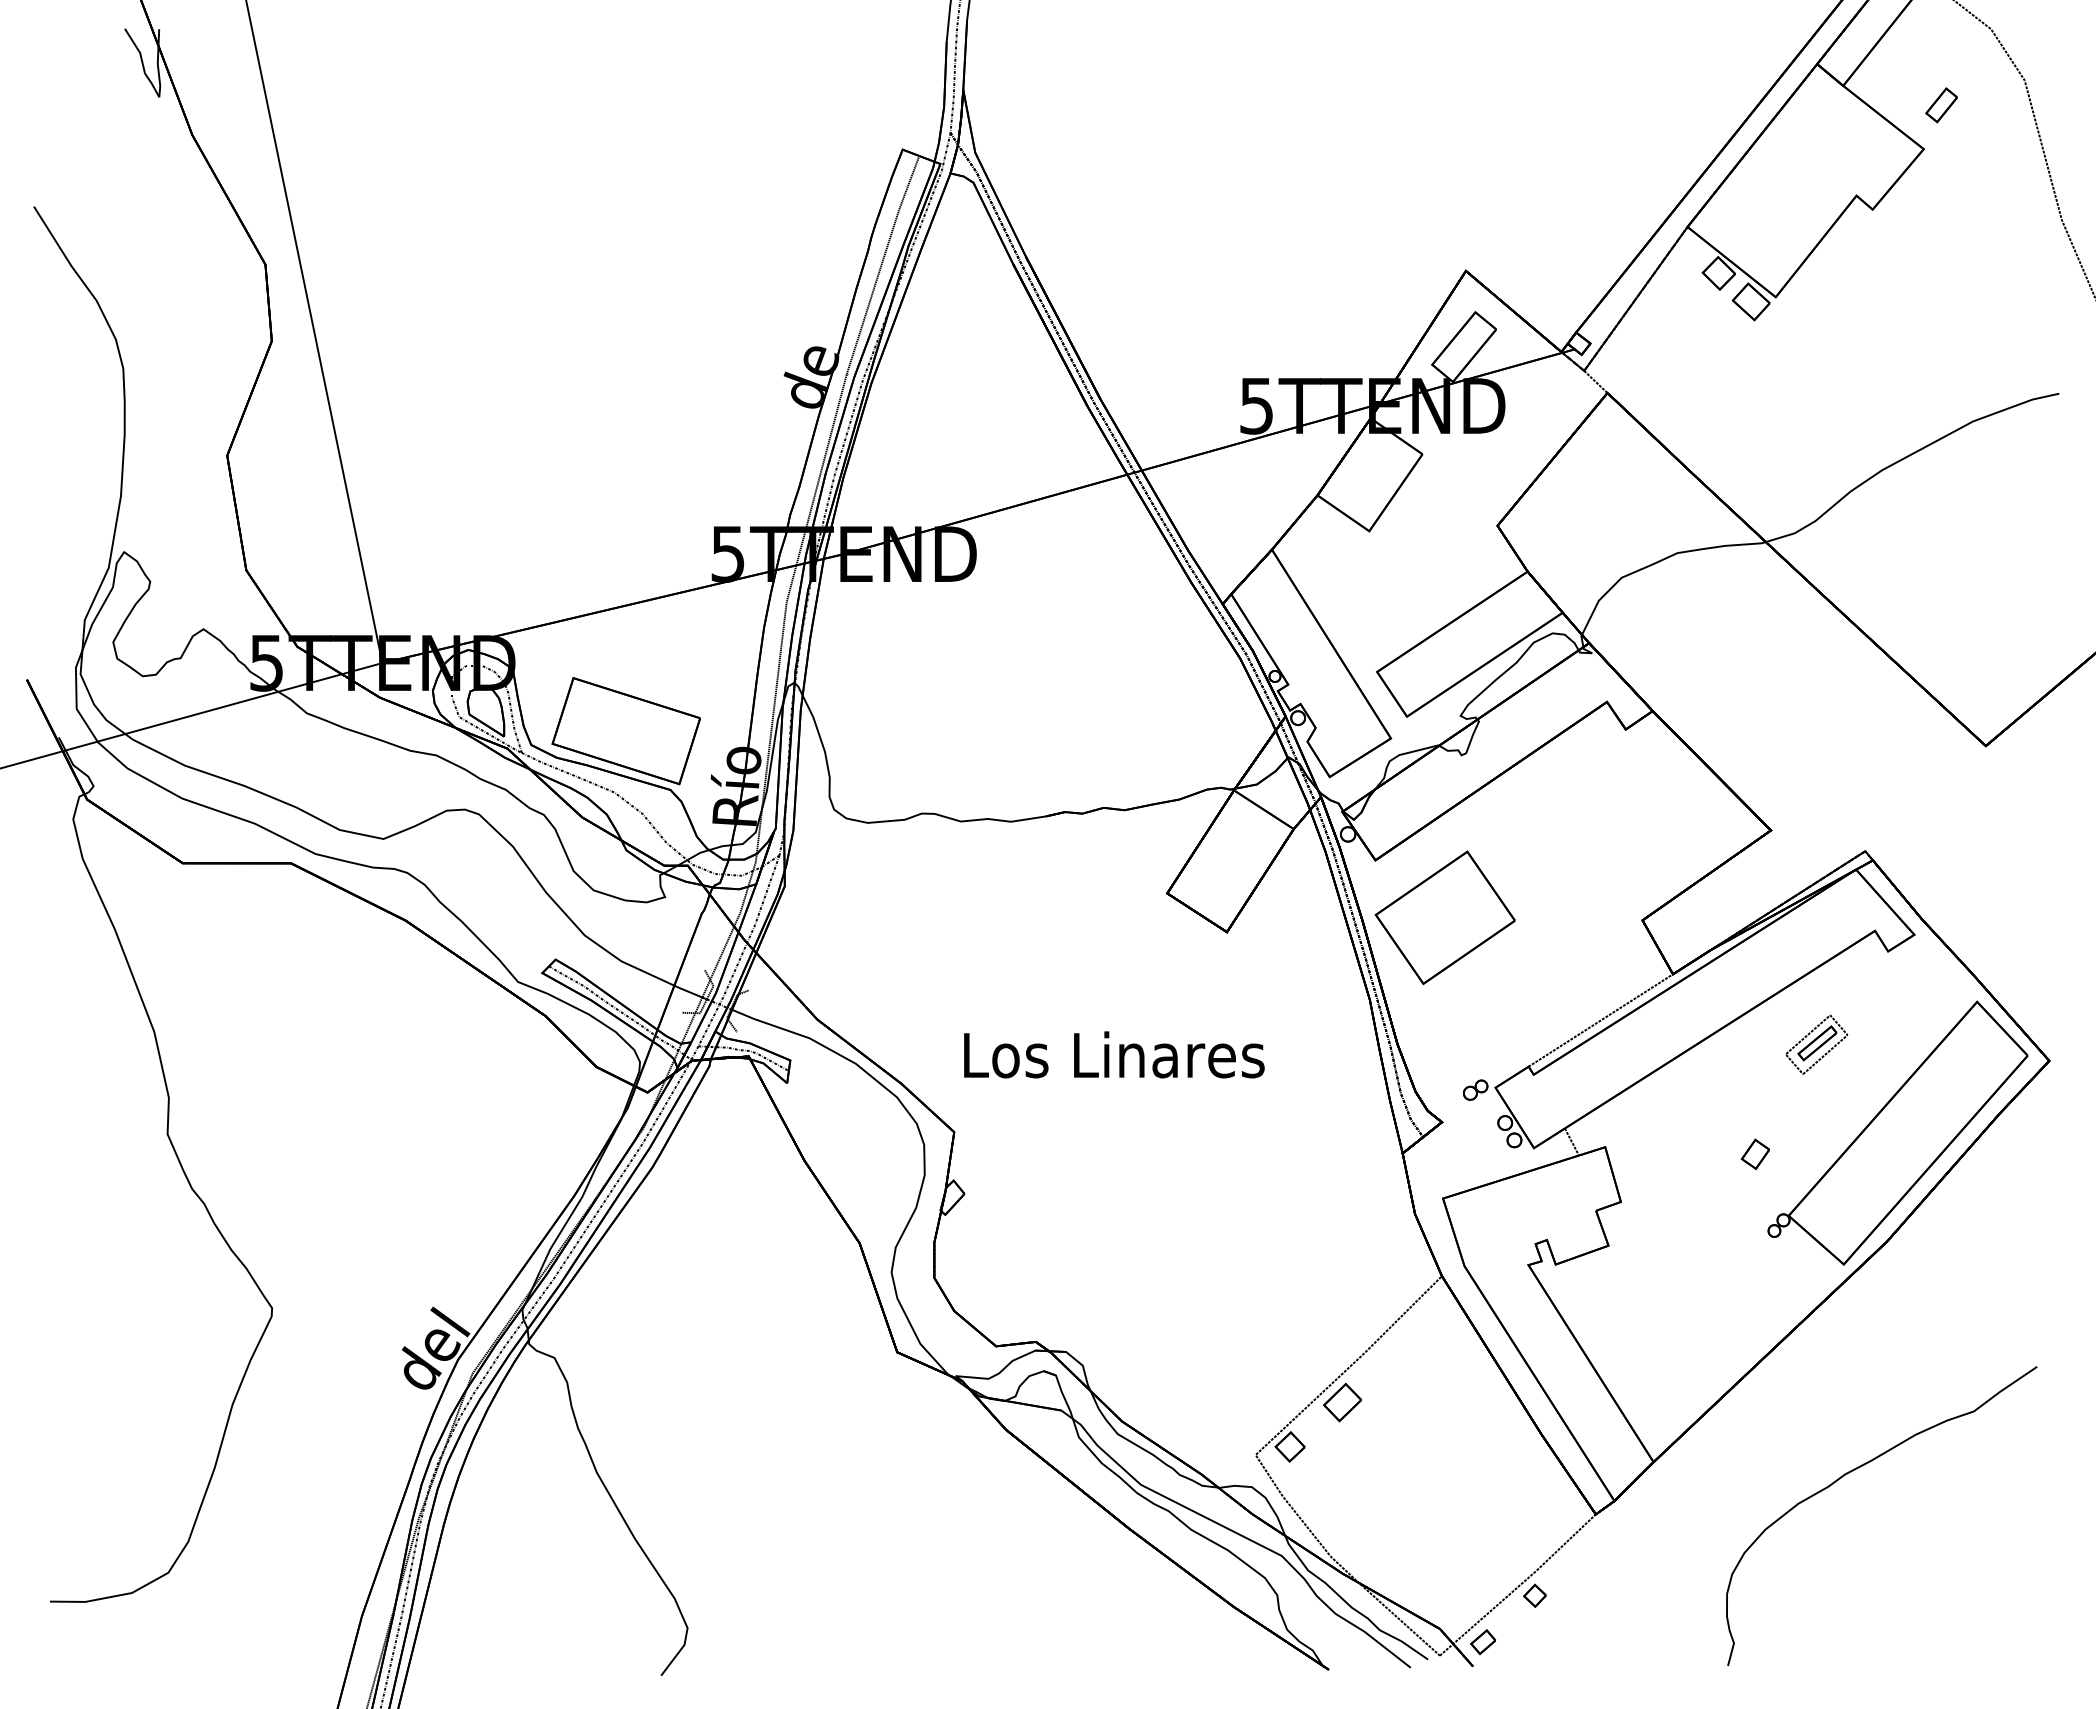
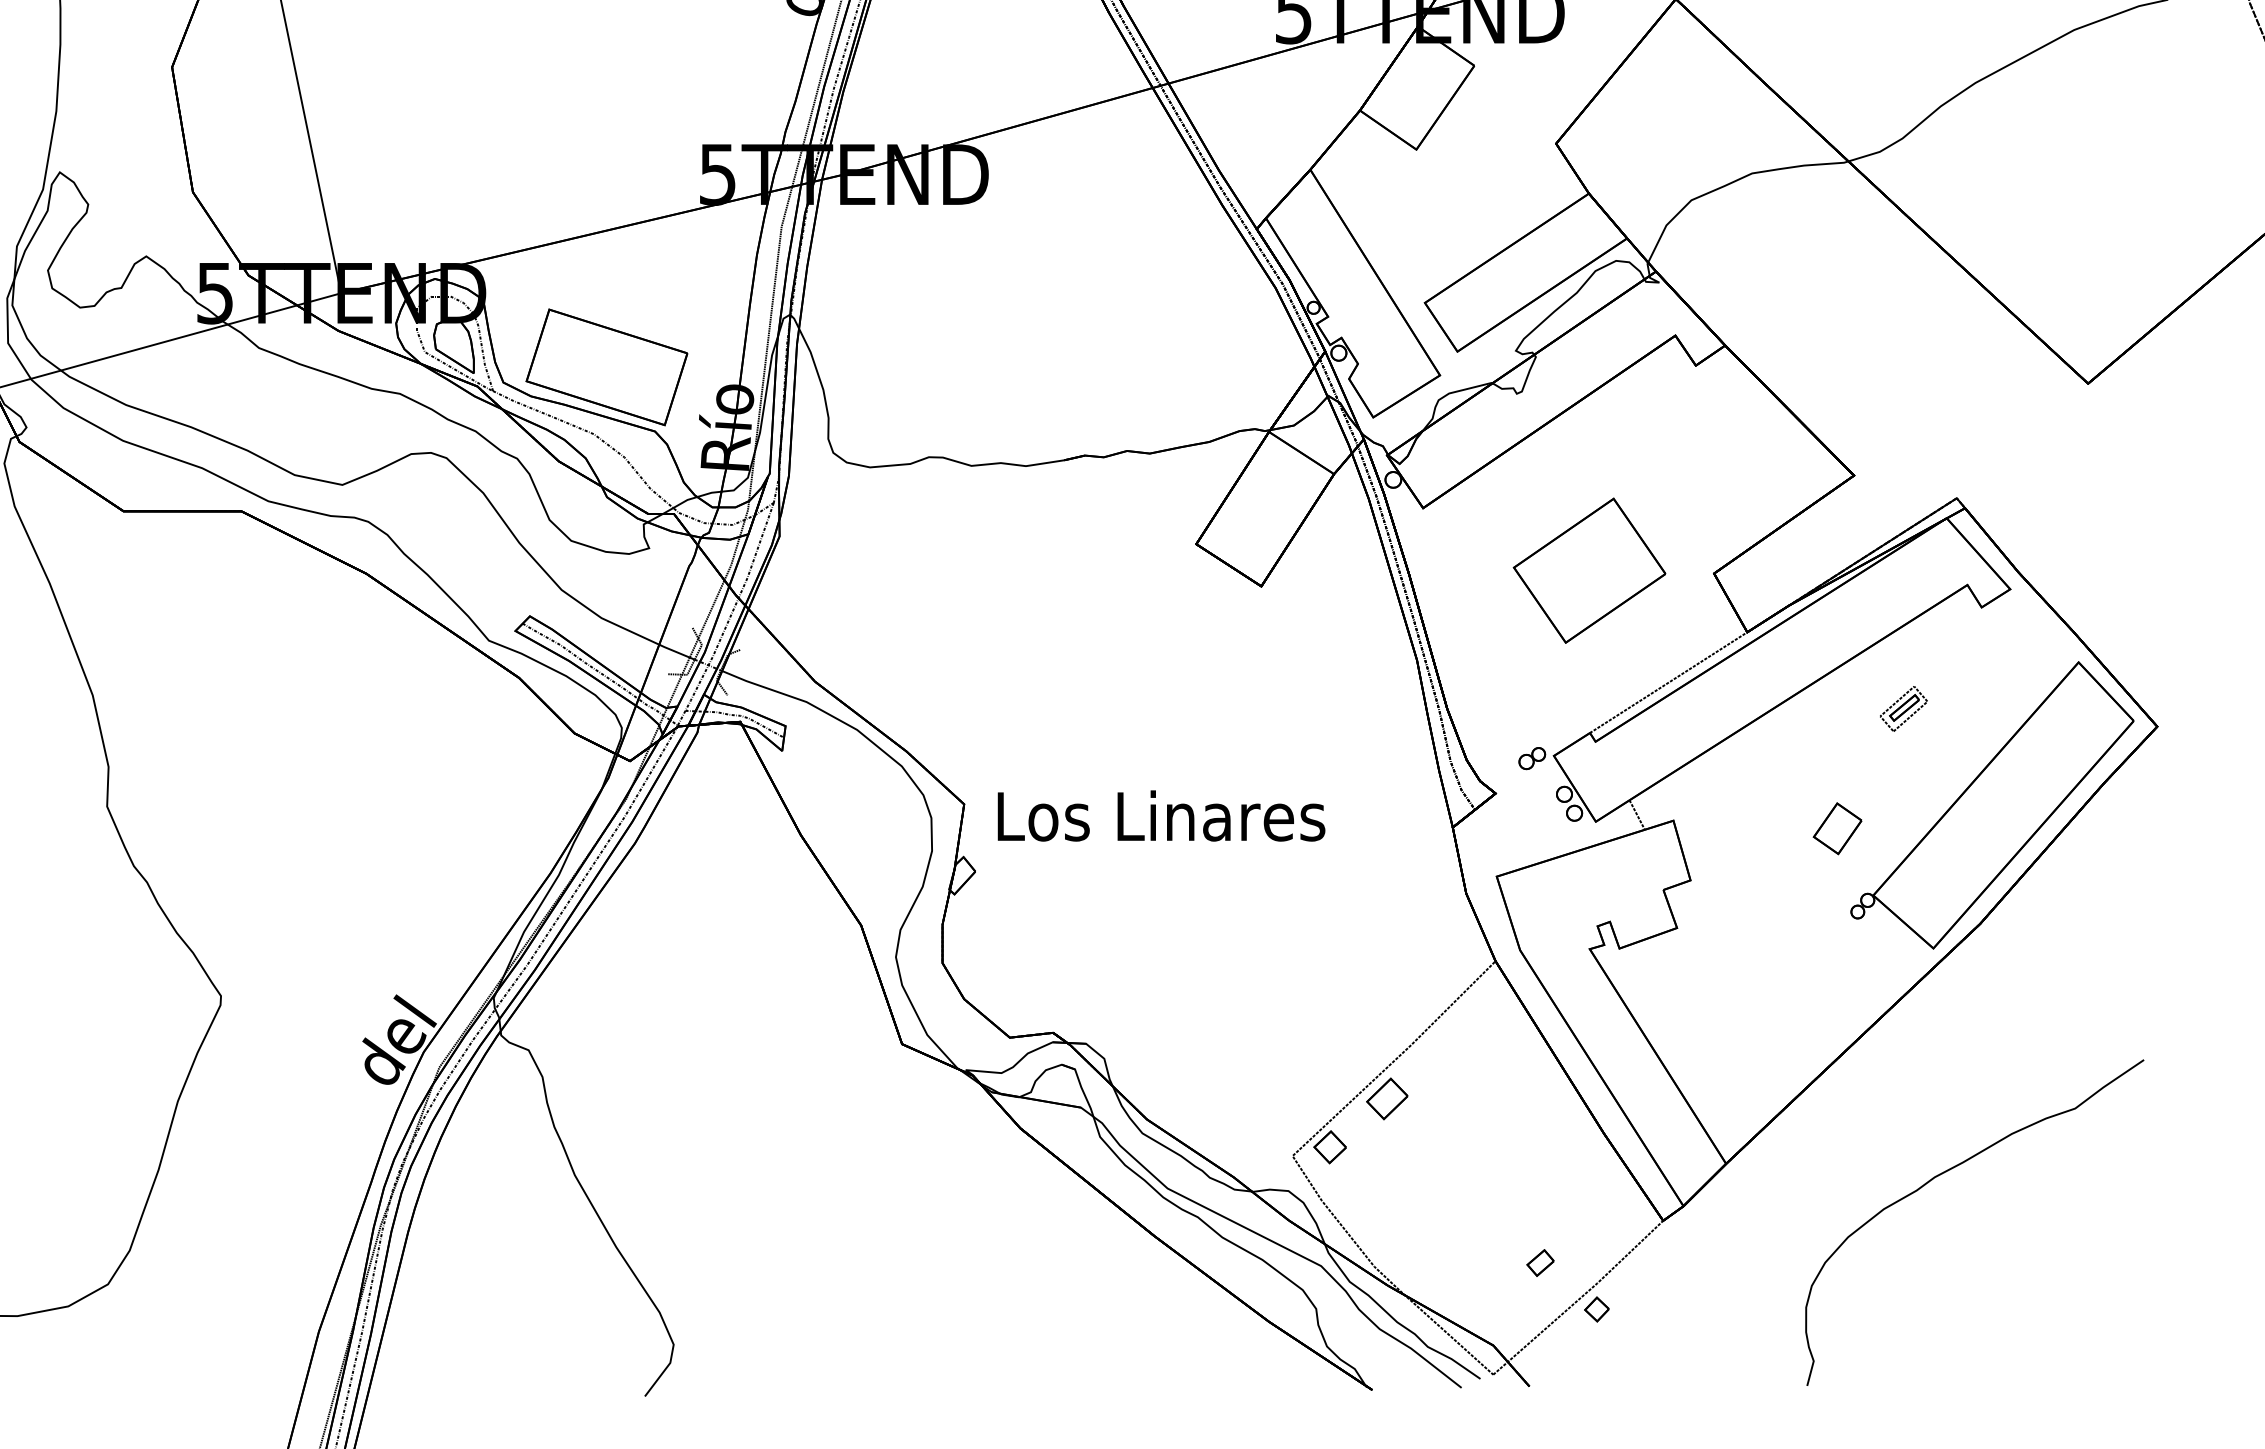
part: (1444, 917) -> (1588, 570), moved
part: (1816, 1044) -> (1903, 708), size x0.7
text: (1114, 1054) -> (1161, 815), moved
part: (1754, 1153) -> (1836, 827), size x1.6
part: (1483, 1642) -> (1540, 1263), moved

